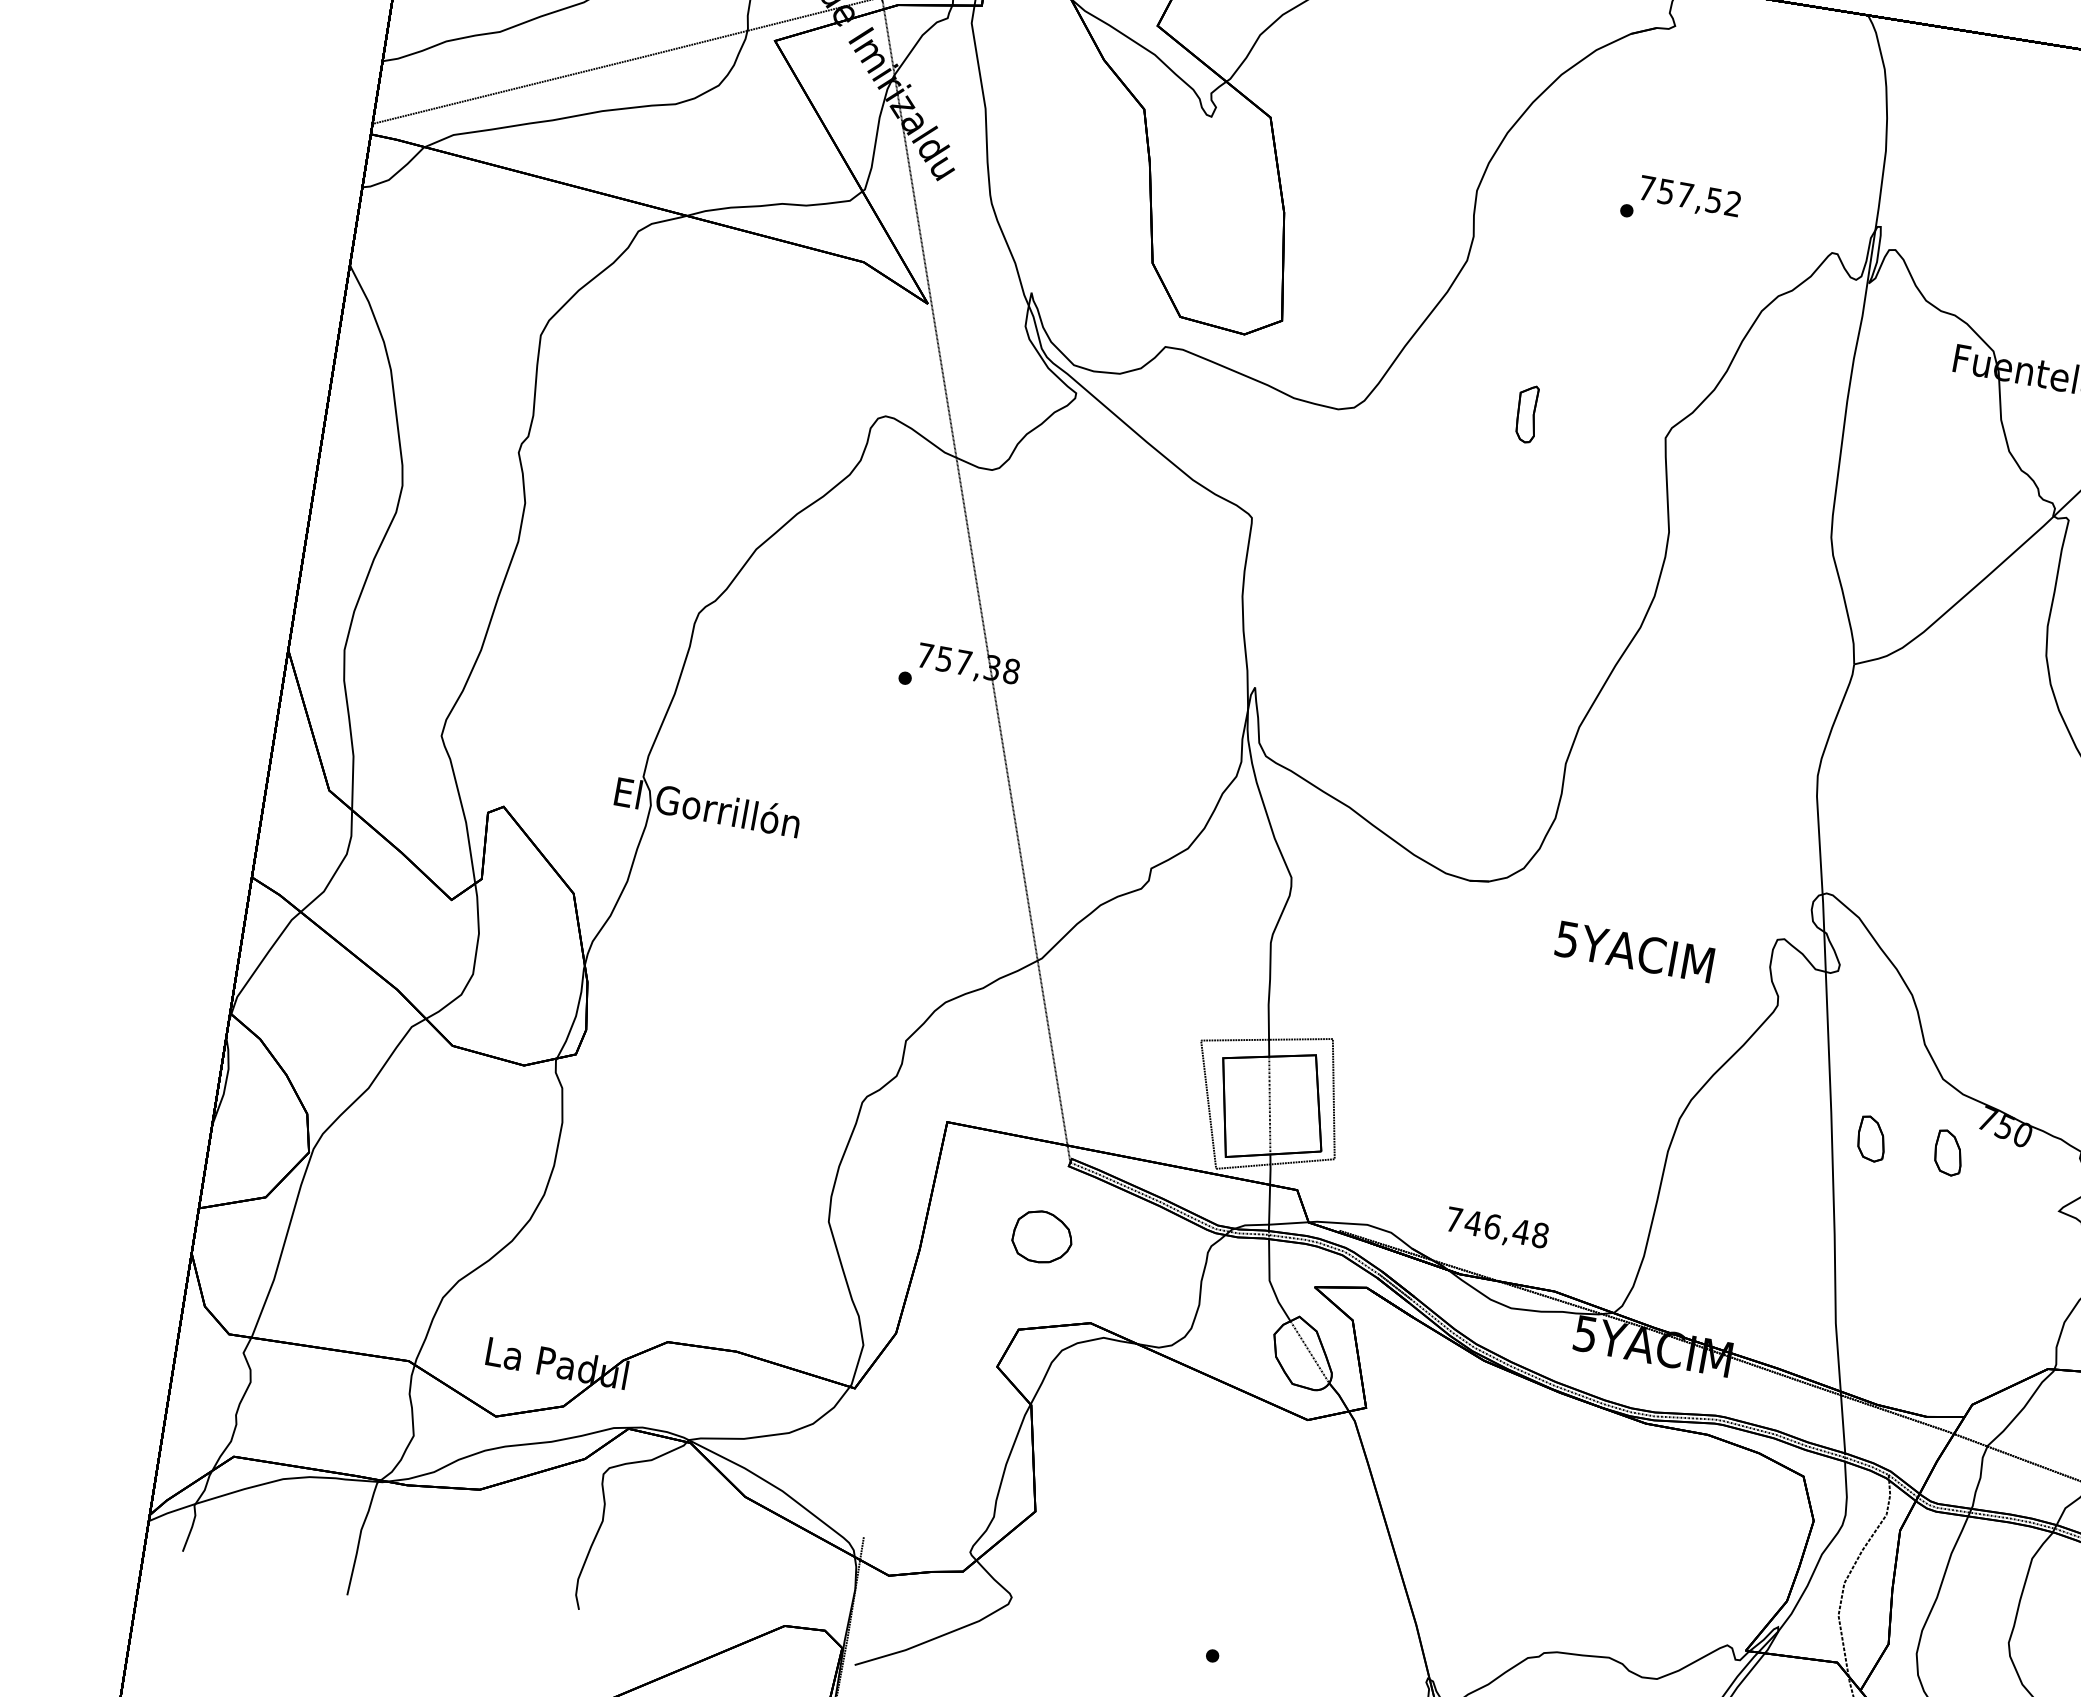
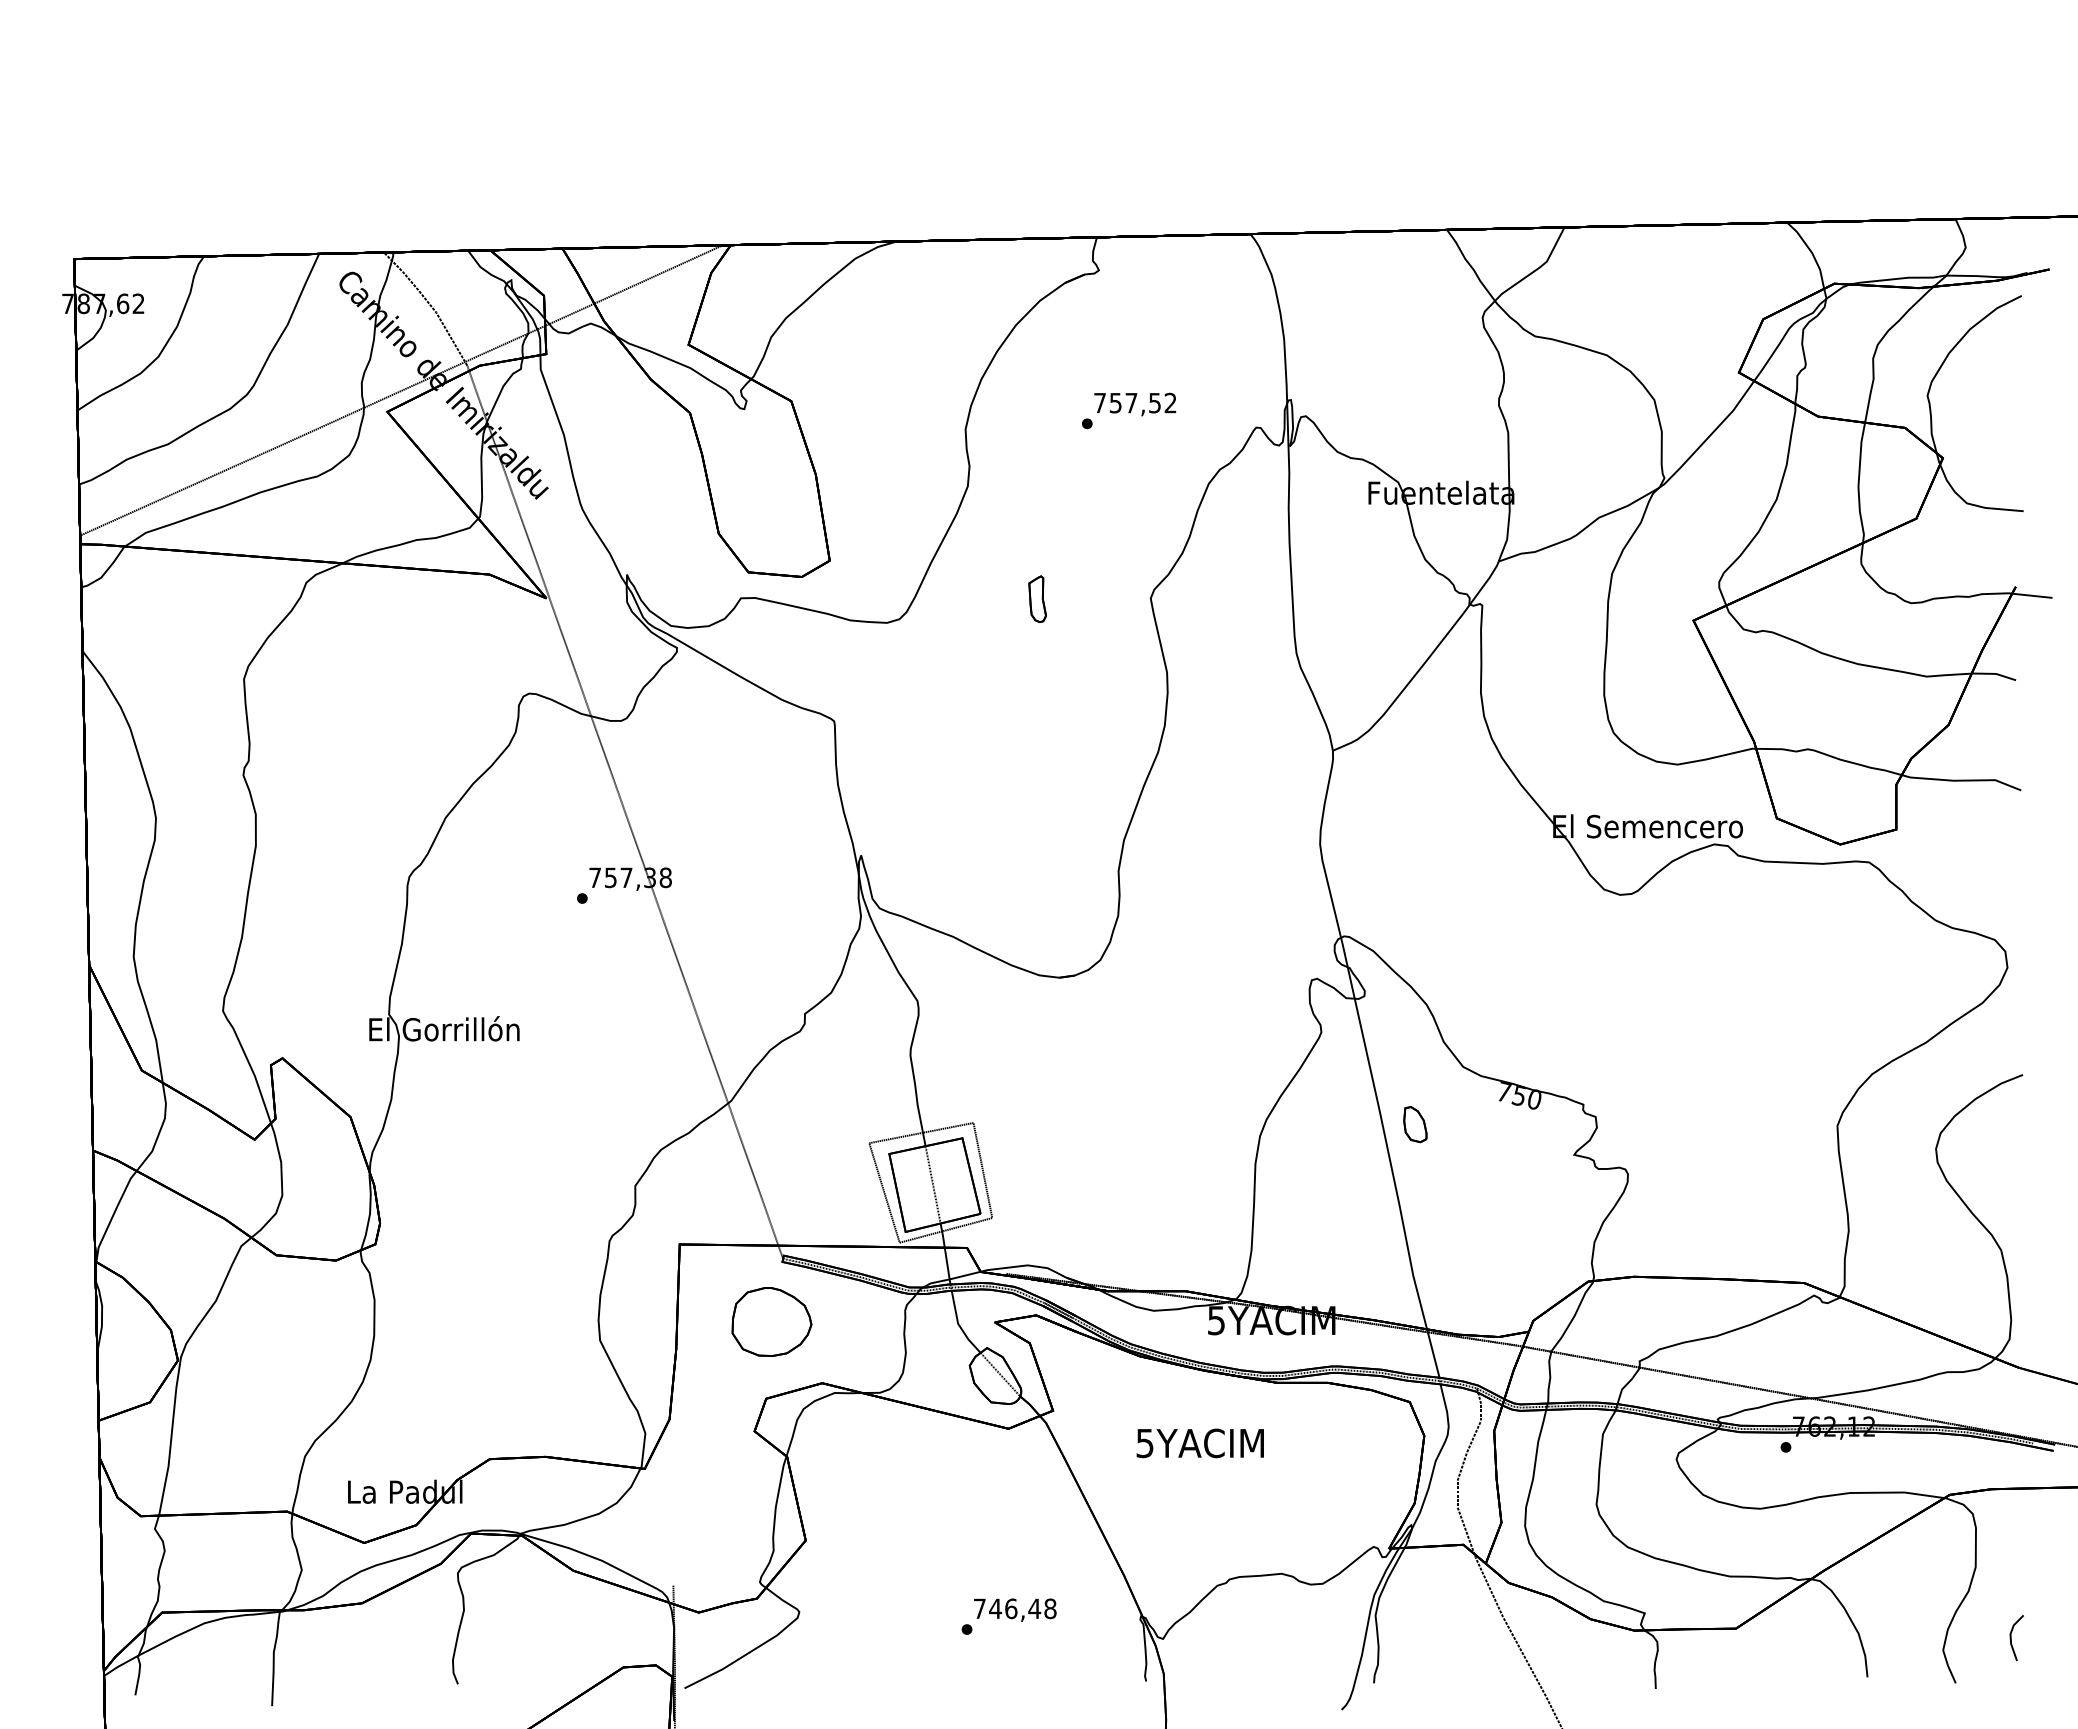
text: (1633, 951) -> (1199, 1443), moved
part: (1948, 1152) -> (1478, 1124), removed
text: (1497, 1228) -> (1015, 1609), moved
part: (1042, 1236) -> (771, 1321), size x1.67

